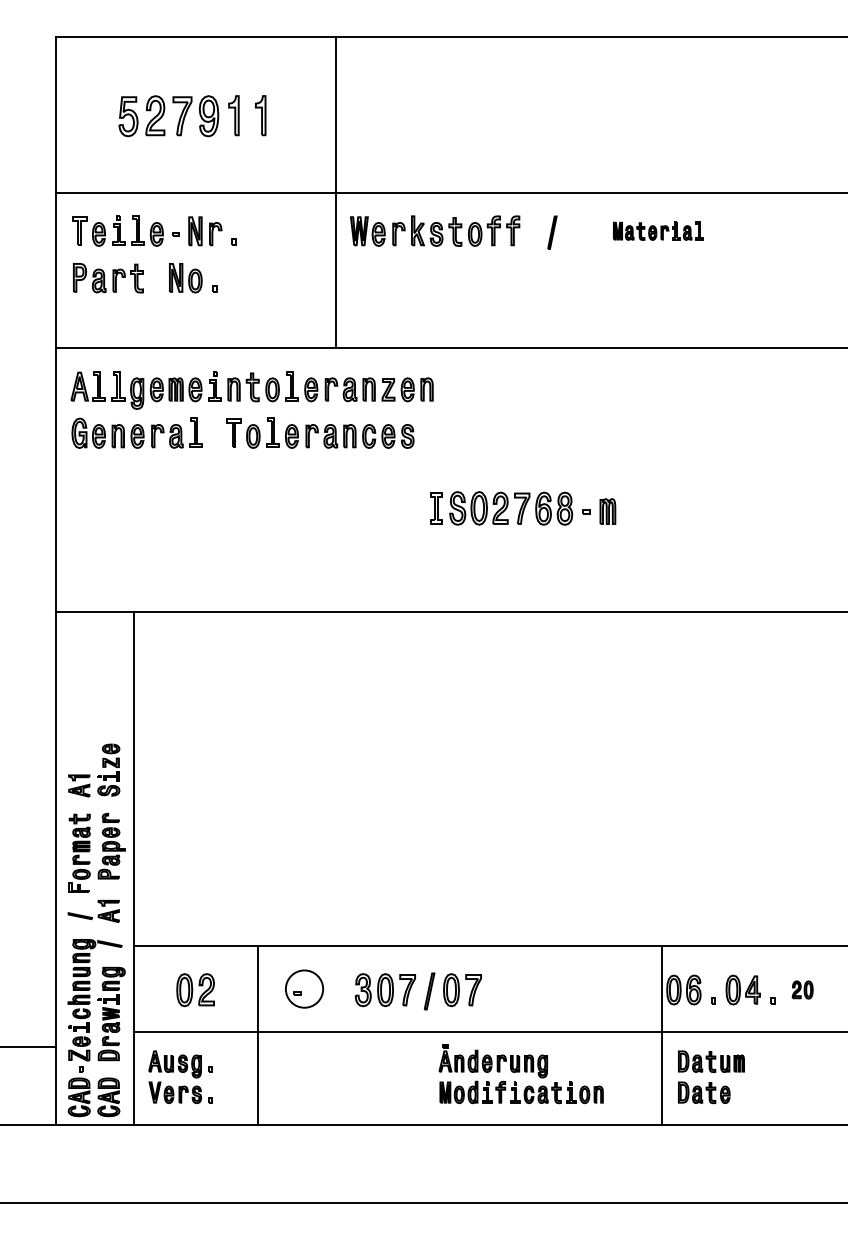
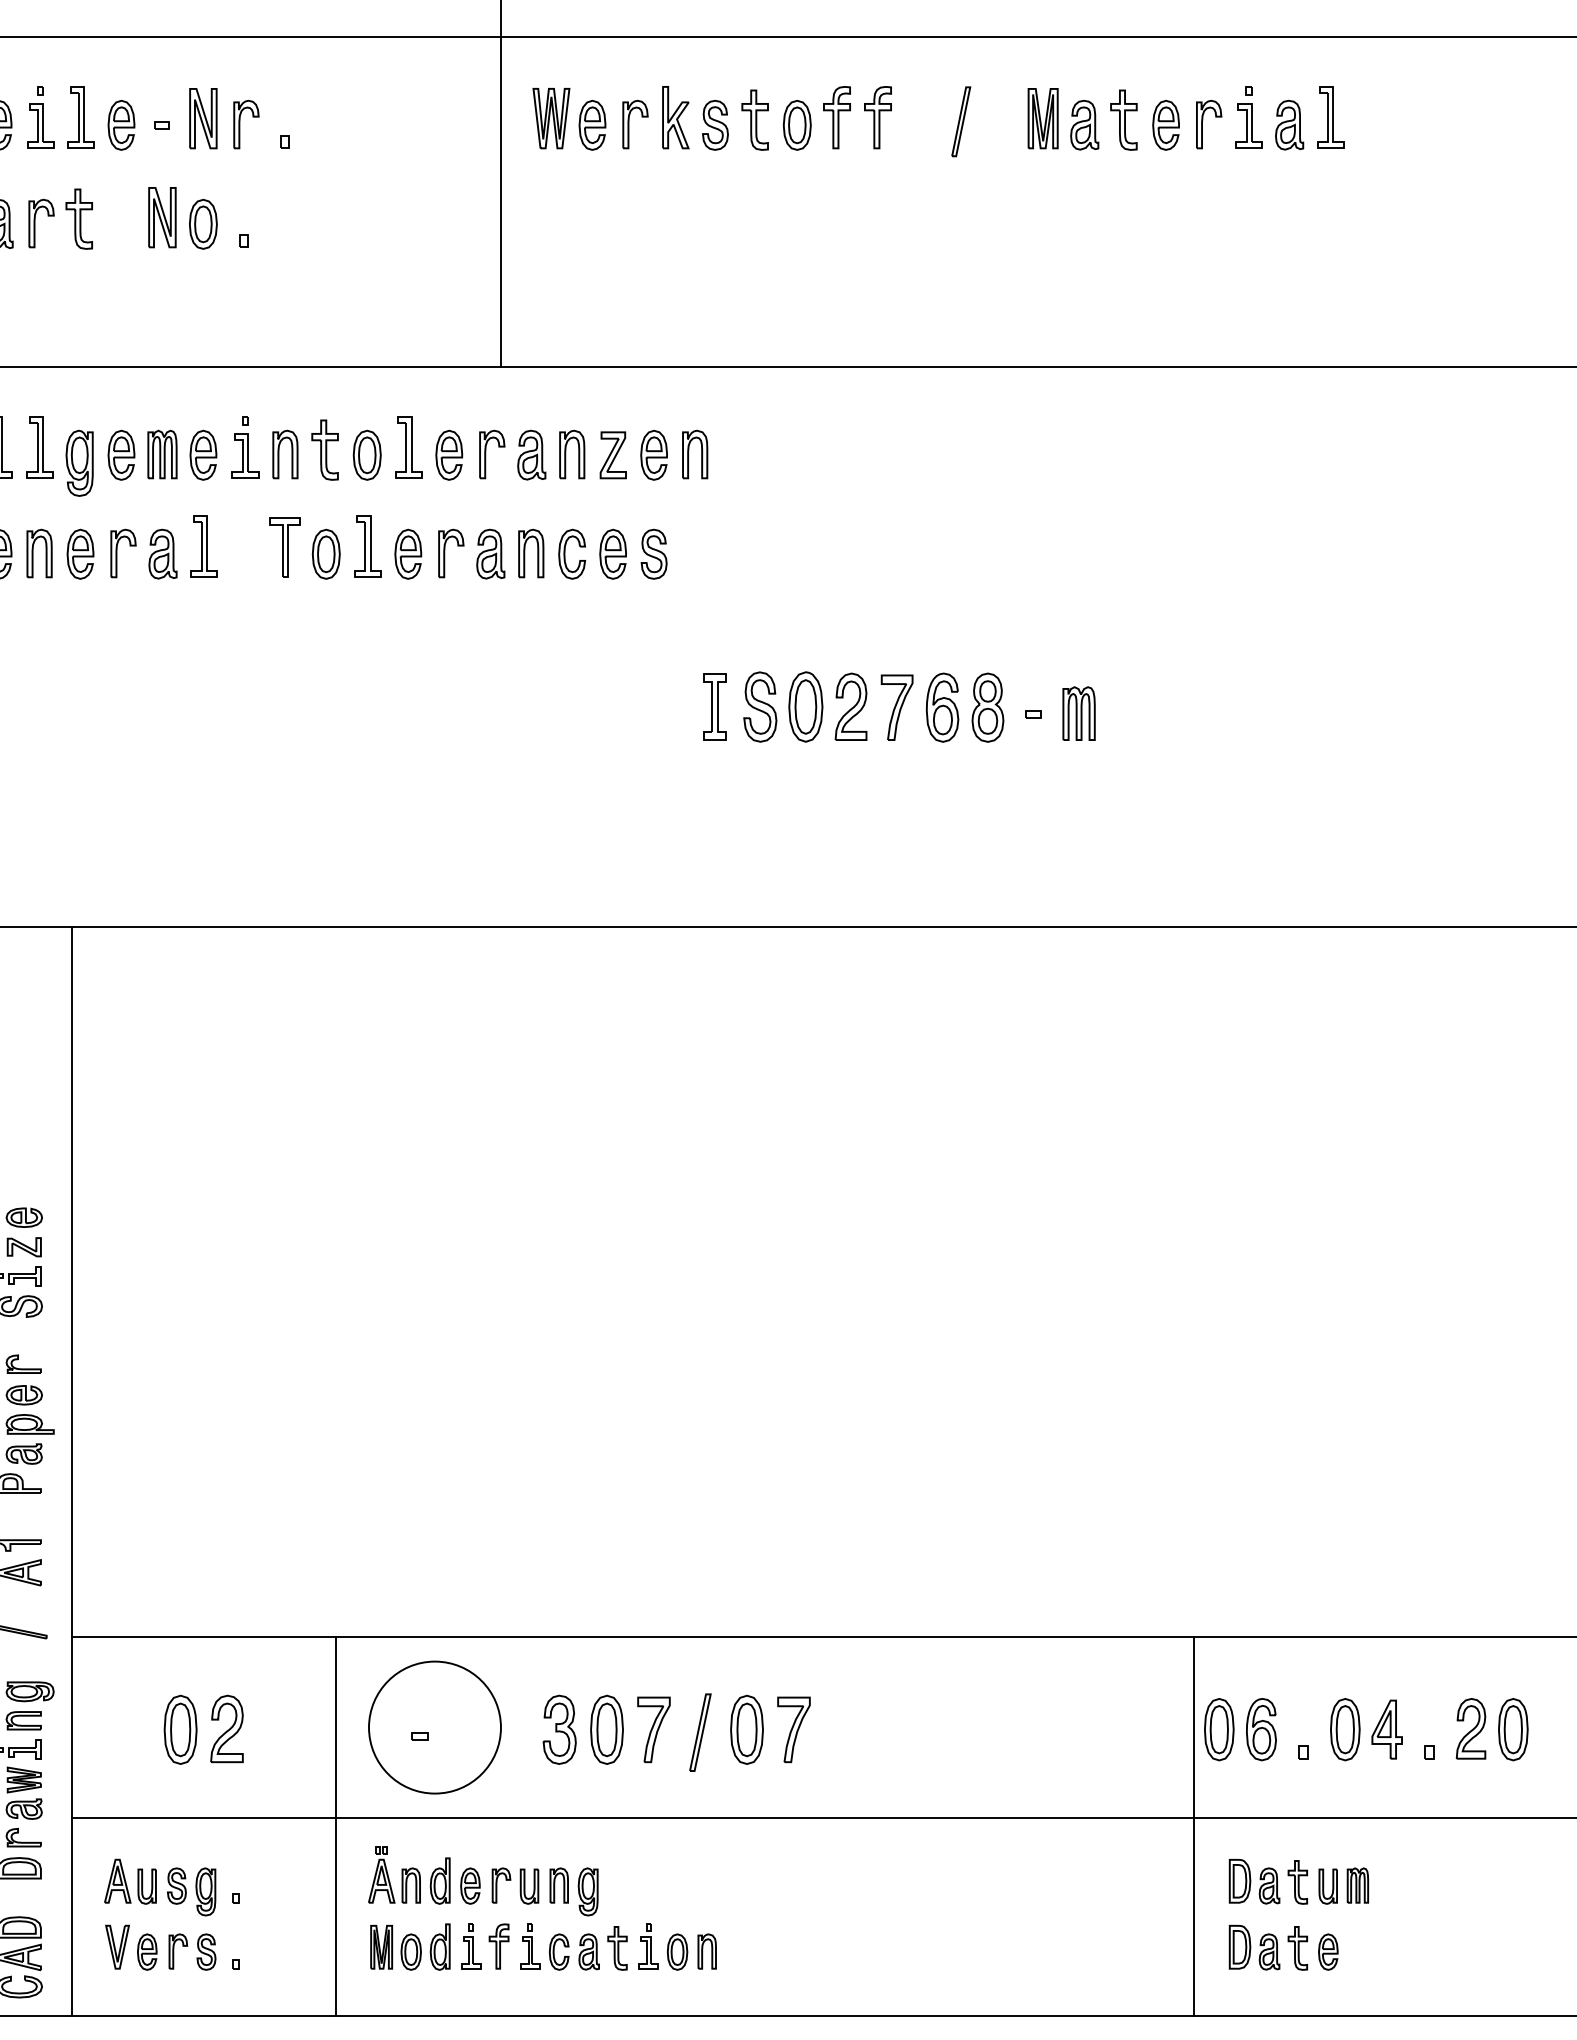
part: (658, 230) -> (1186, 117), size x1.67
circle: (304, 989) -> (434, 1728), size x1.67
part: (802, 989) -> (1492, 1728), size x1.67
part: (520, 1074) -> (541, 1908), moved

